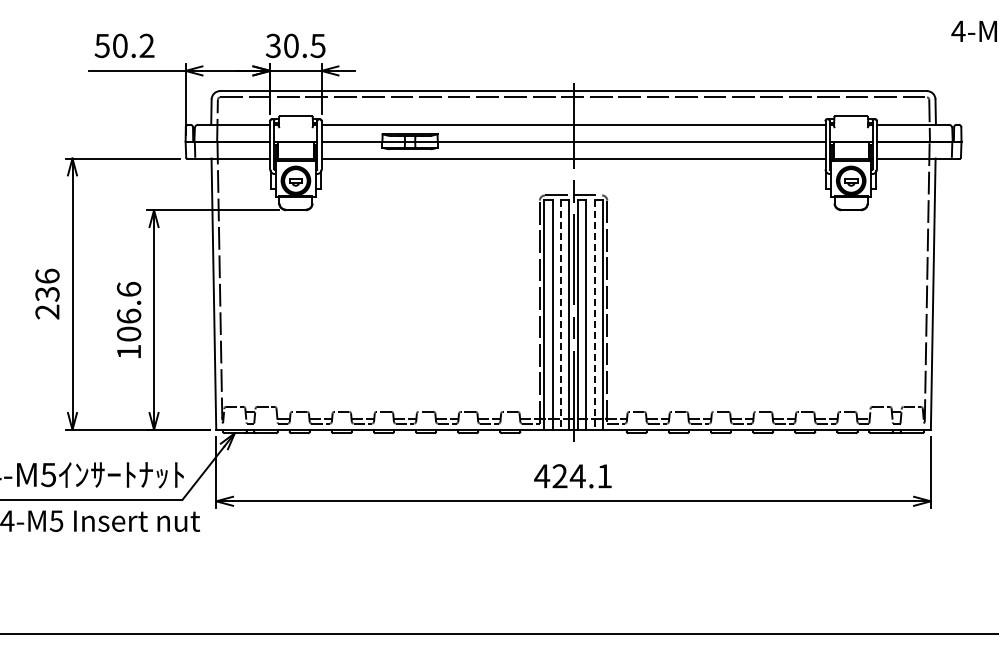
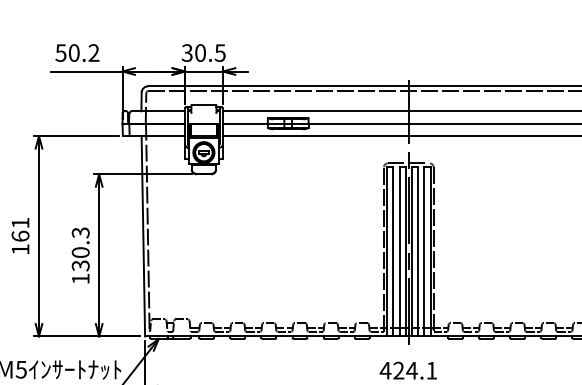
text: (47, 293) -> (20, 235), 236 -> 161
text: (129, 311) -> (81, 249), 106.6 -> 130.3
line: (560, 314) -> (399, 251), dashed -> solid
line: (594, 314) -> (424, 251), dashed -> solid

